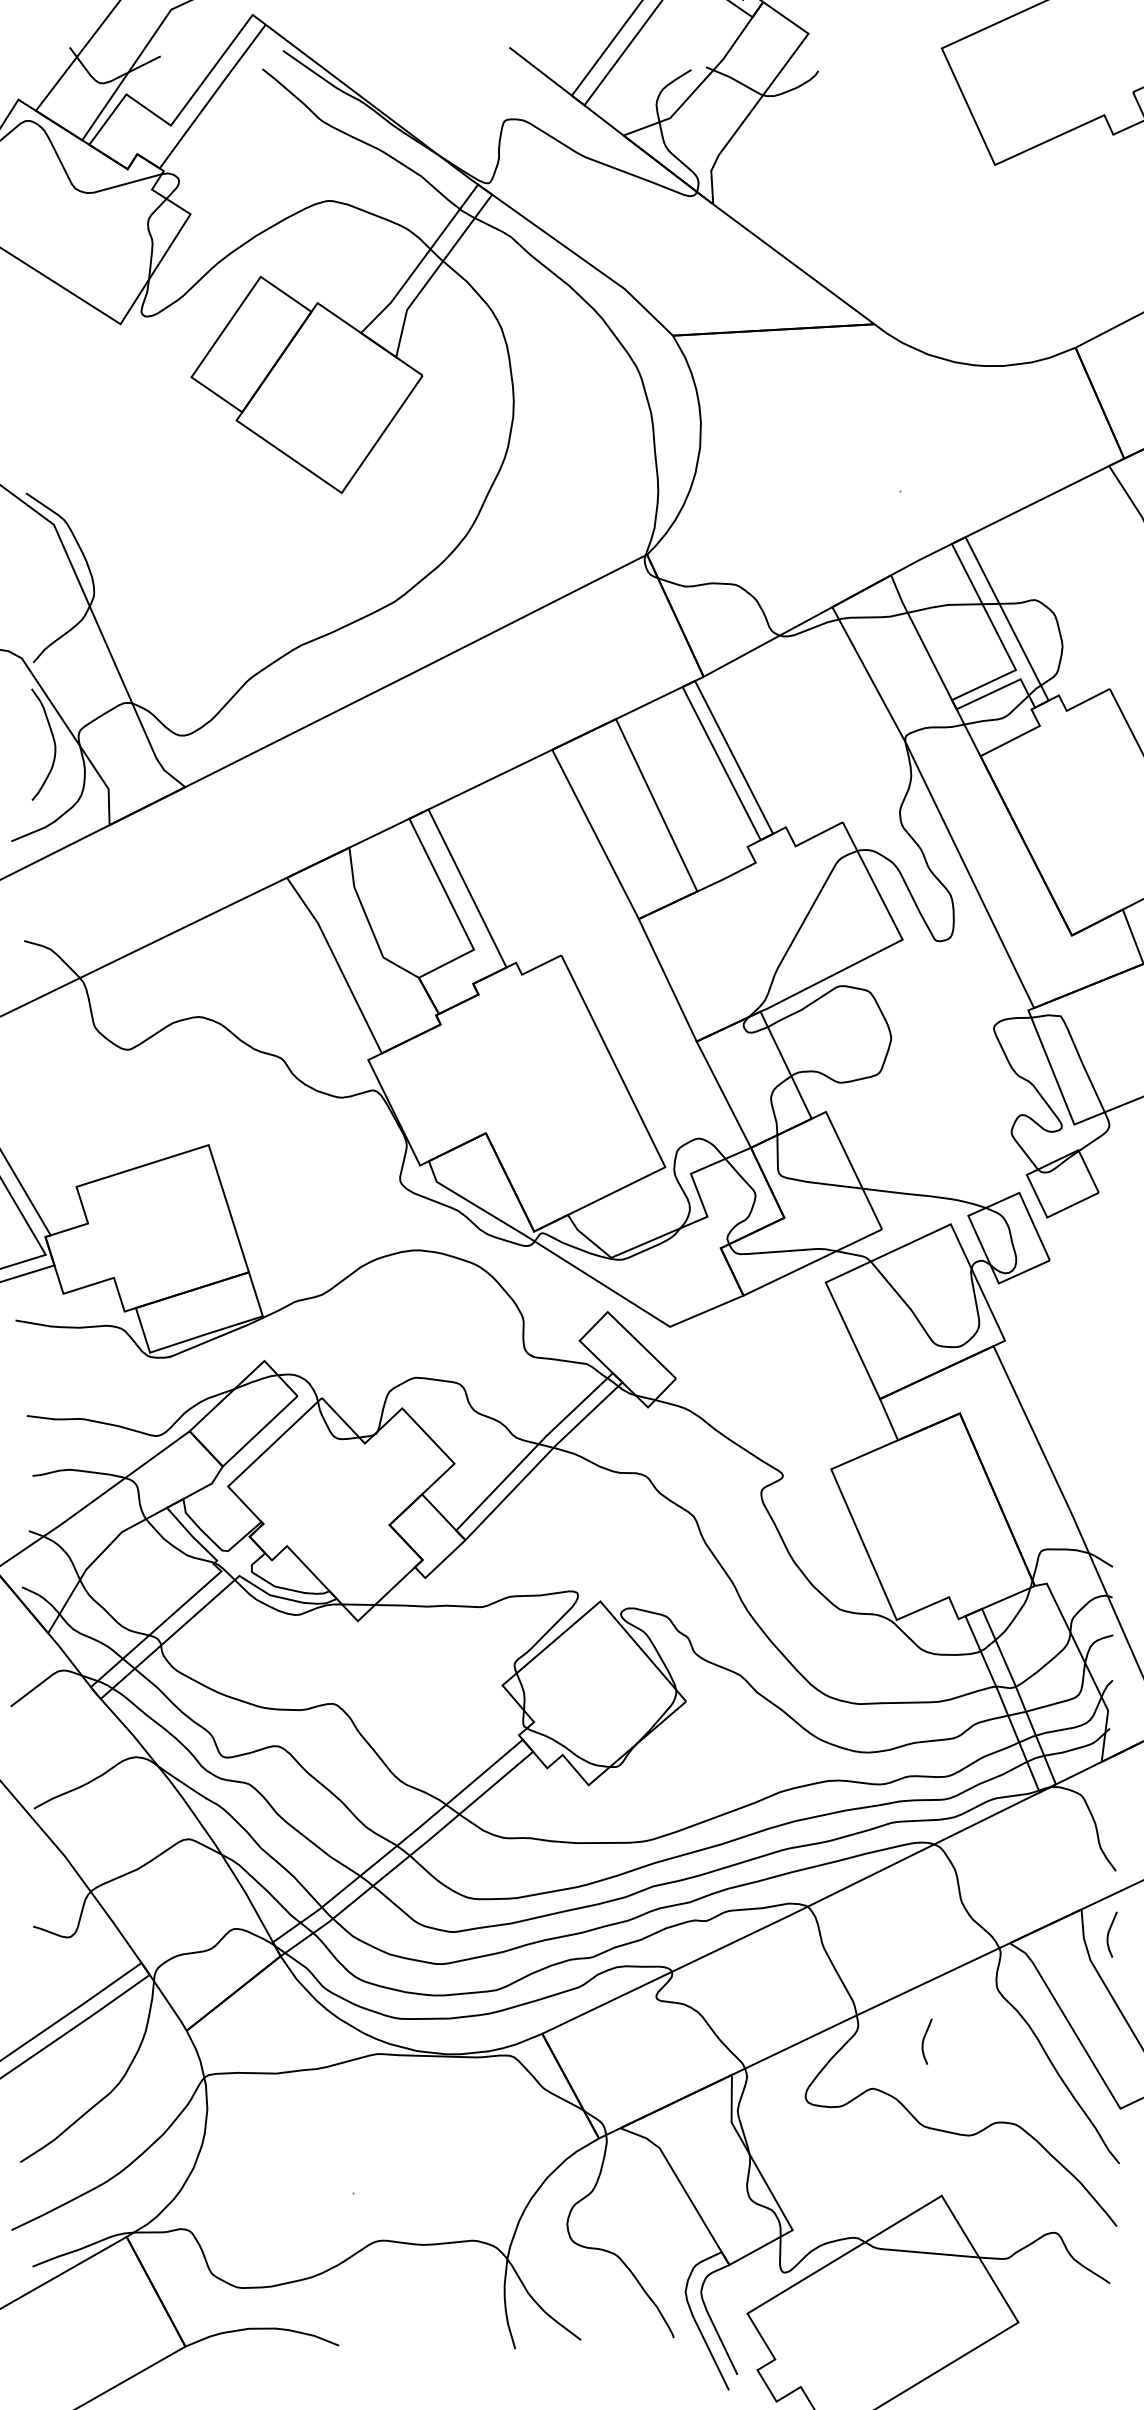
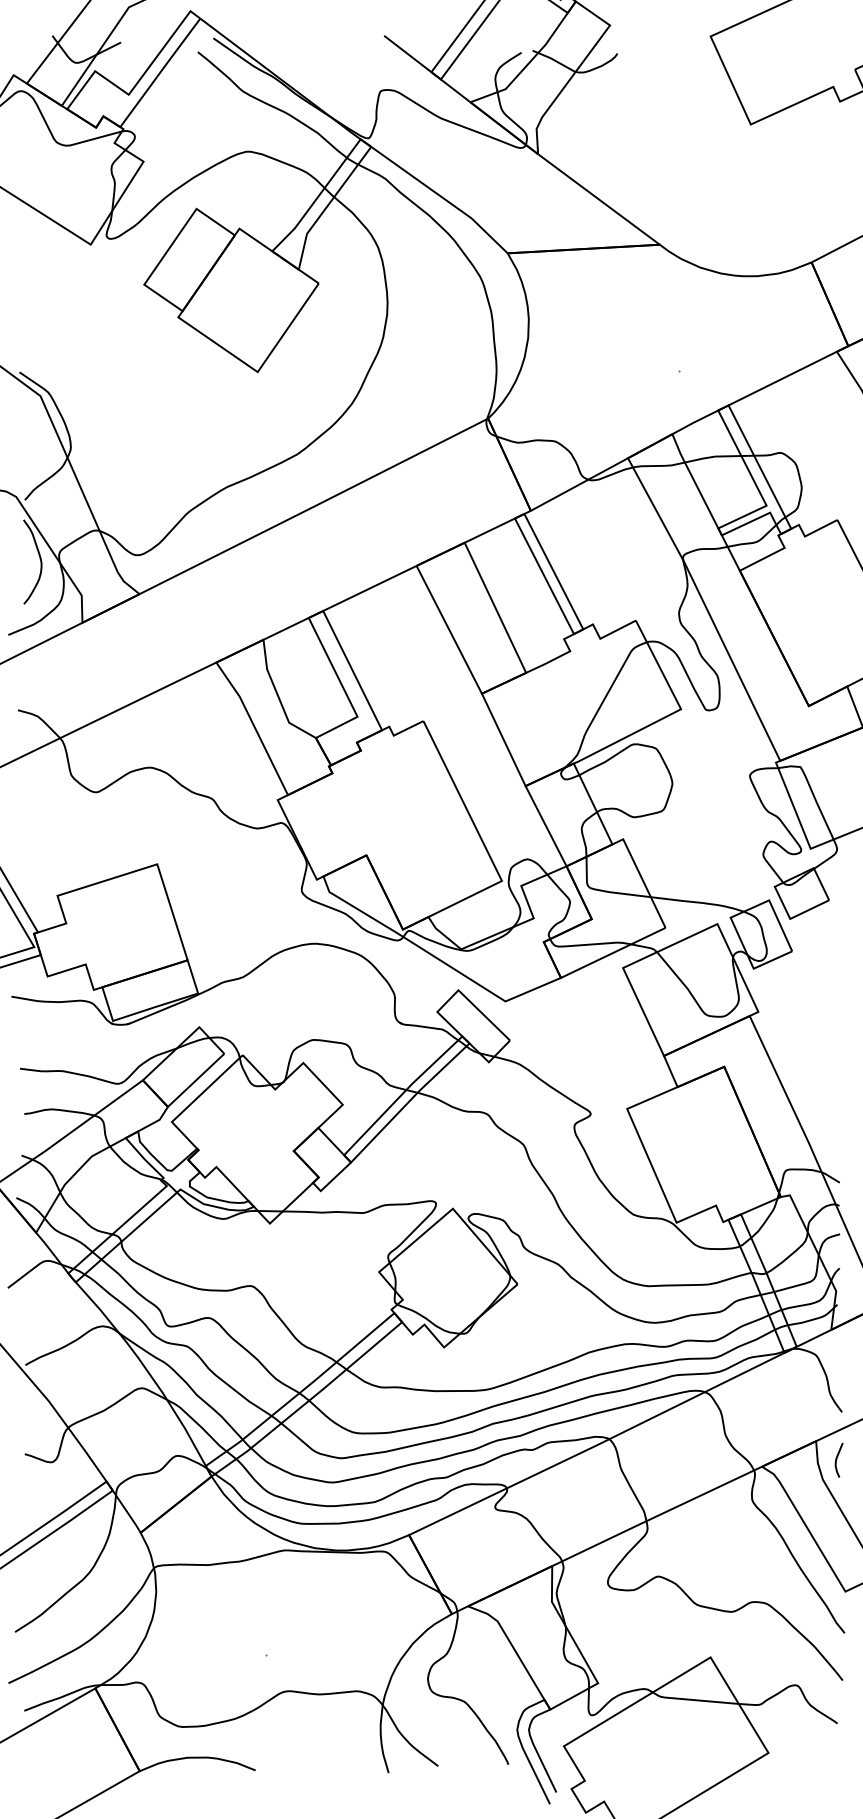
curve: (924, 2040) -> (697, 1540), removed

